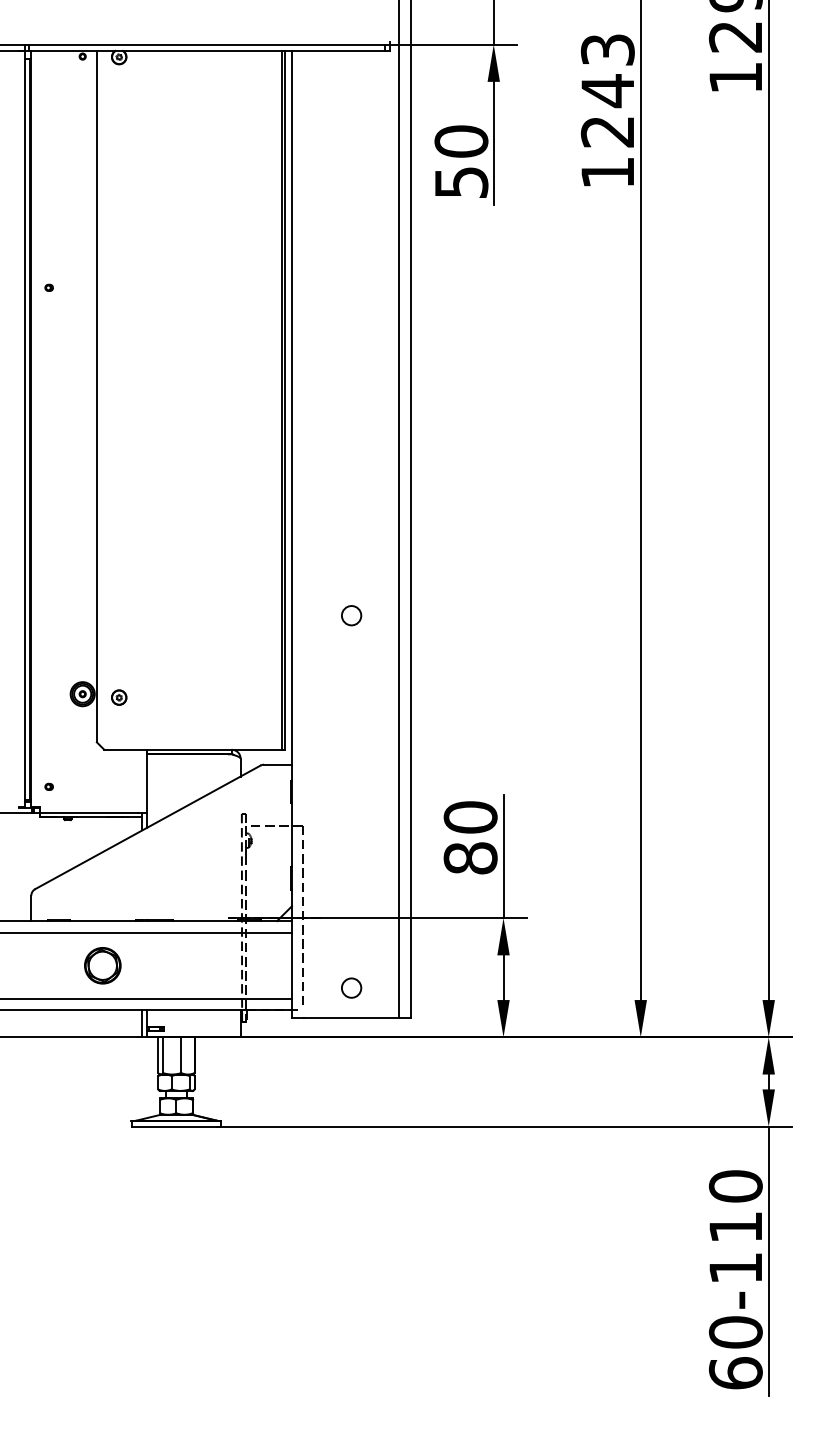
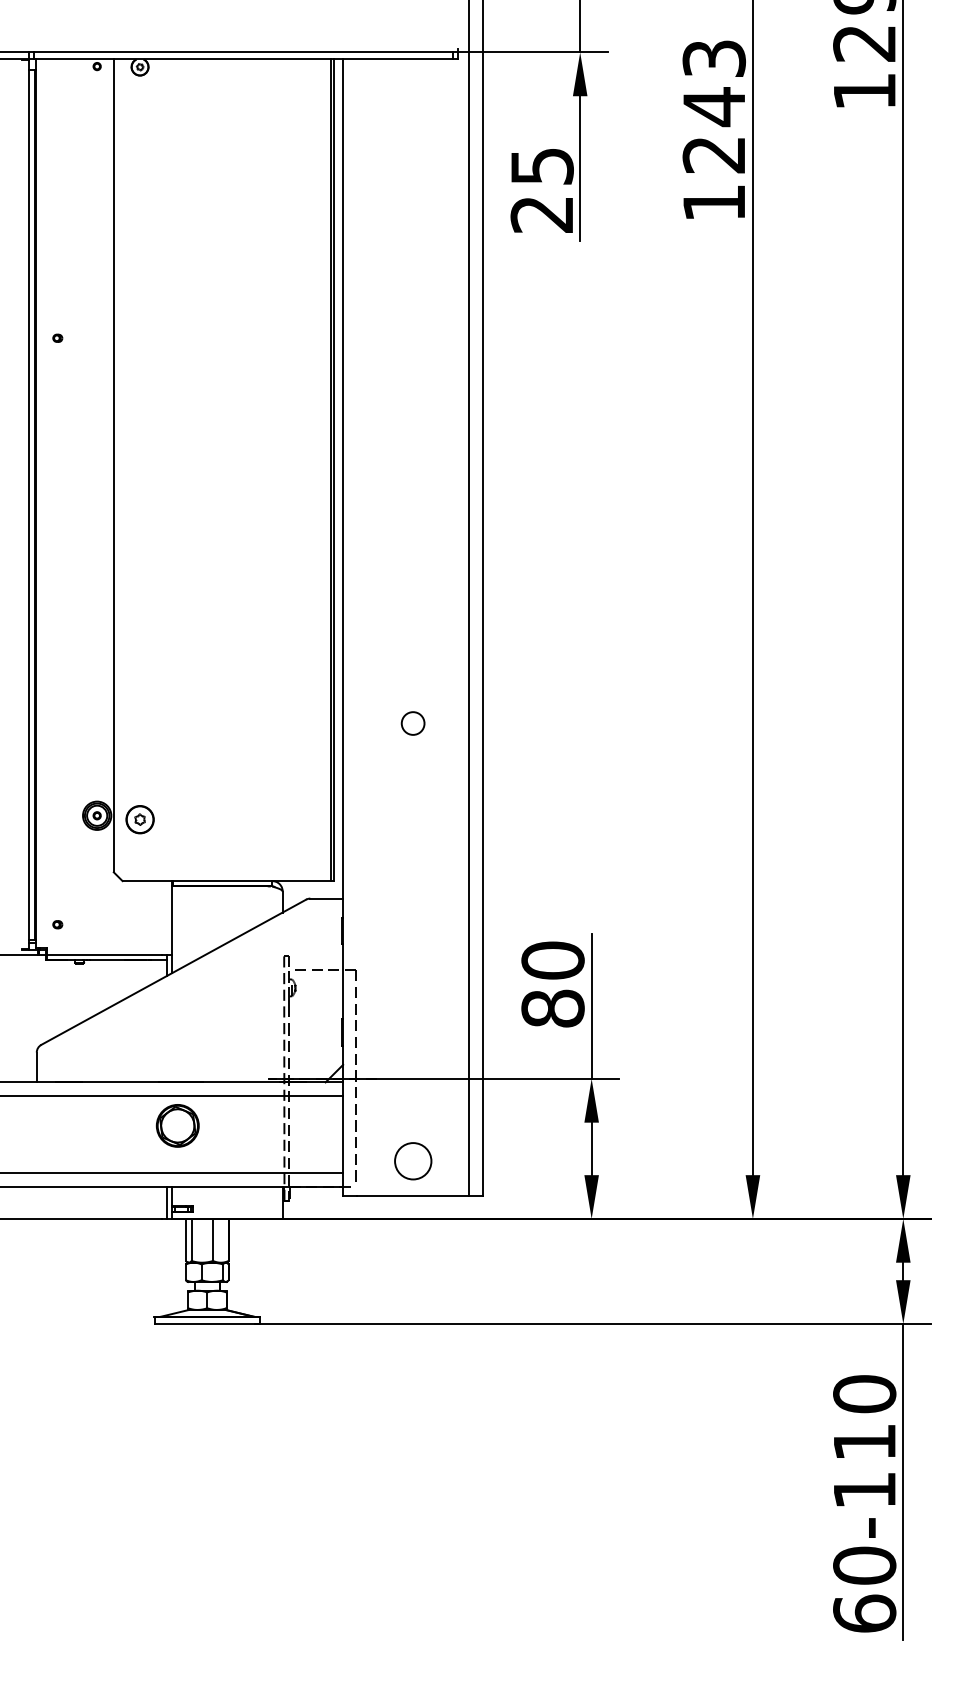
text: (460, 161) -> (541, 189), 50 -> 25
part: (118, 697) -> (139, 819), size x1.6
part: (102, 965) -> (177, 1125), moved
circle: (351, 987) -> (412, 1160), size x1.6

